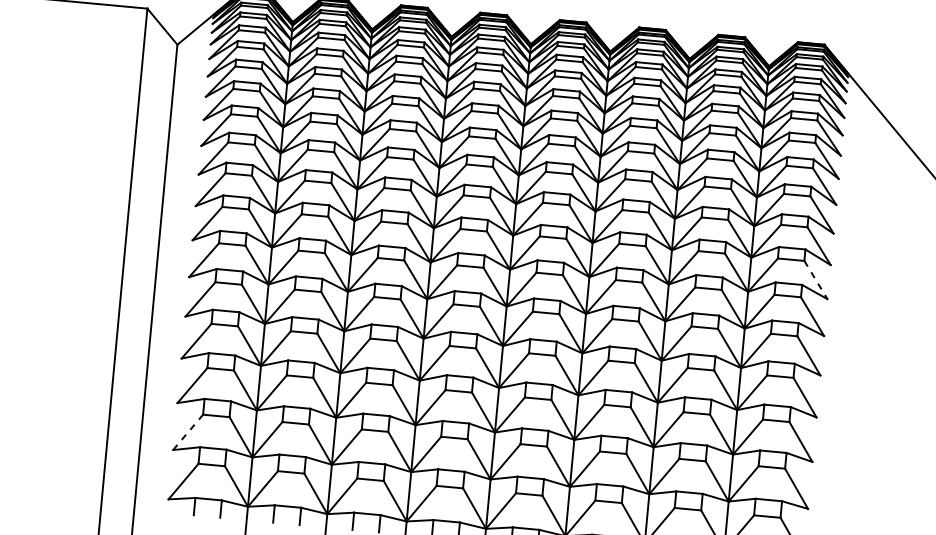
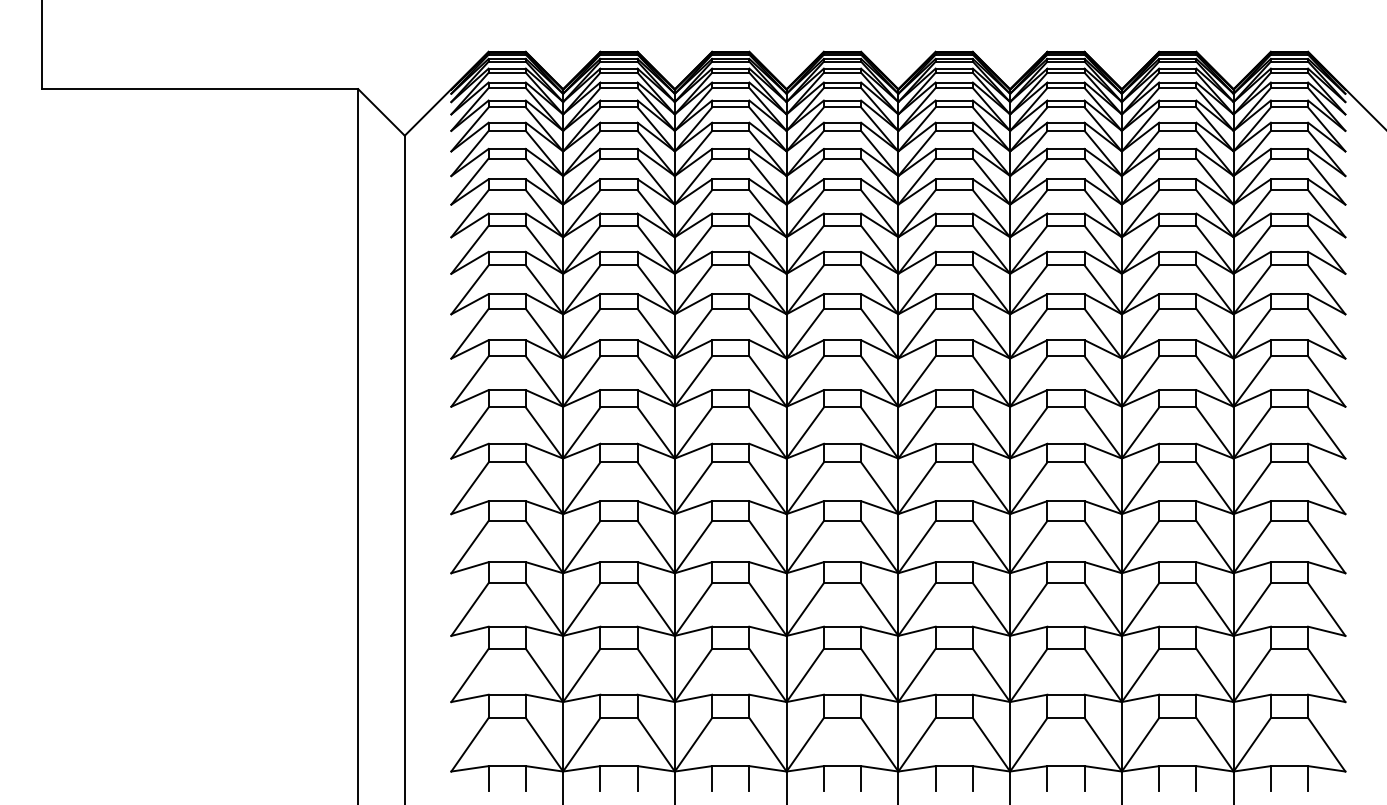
line: (816, 280) -> (1327, 381), dashed -> solid
line: (188, 432) -> (470, 675), dashed -> solid

